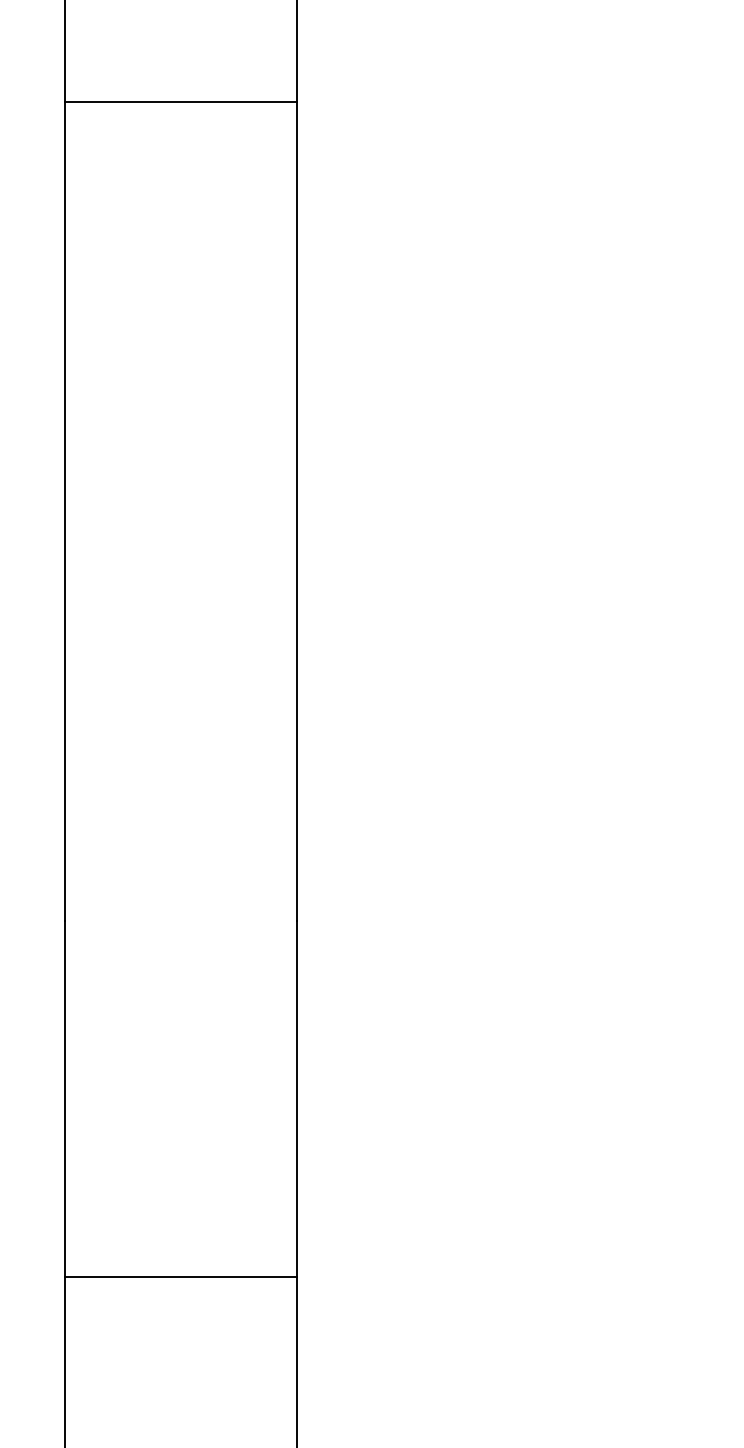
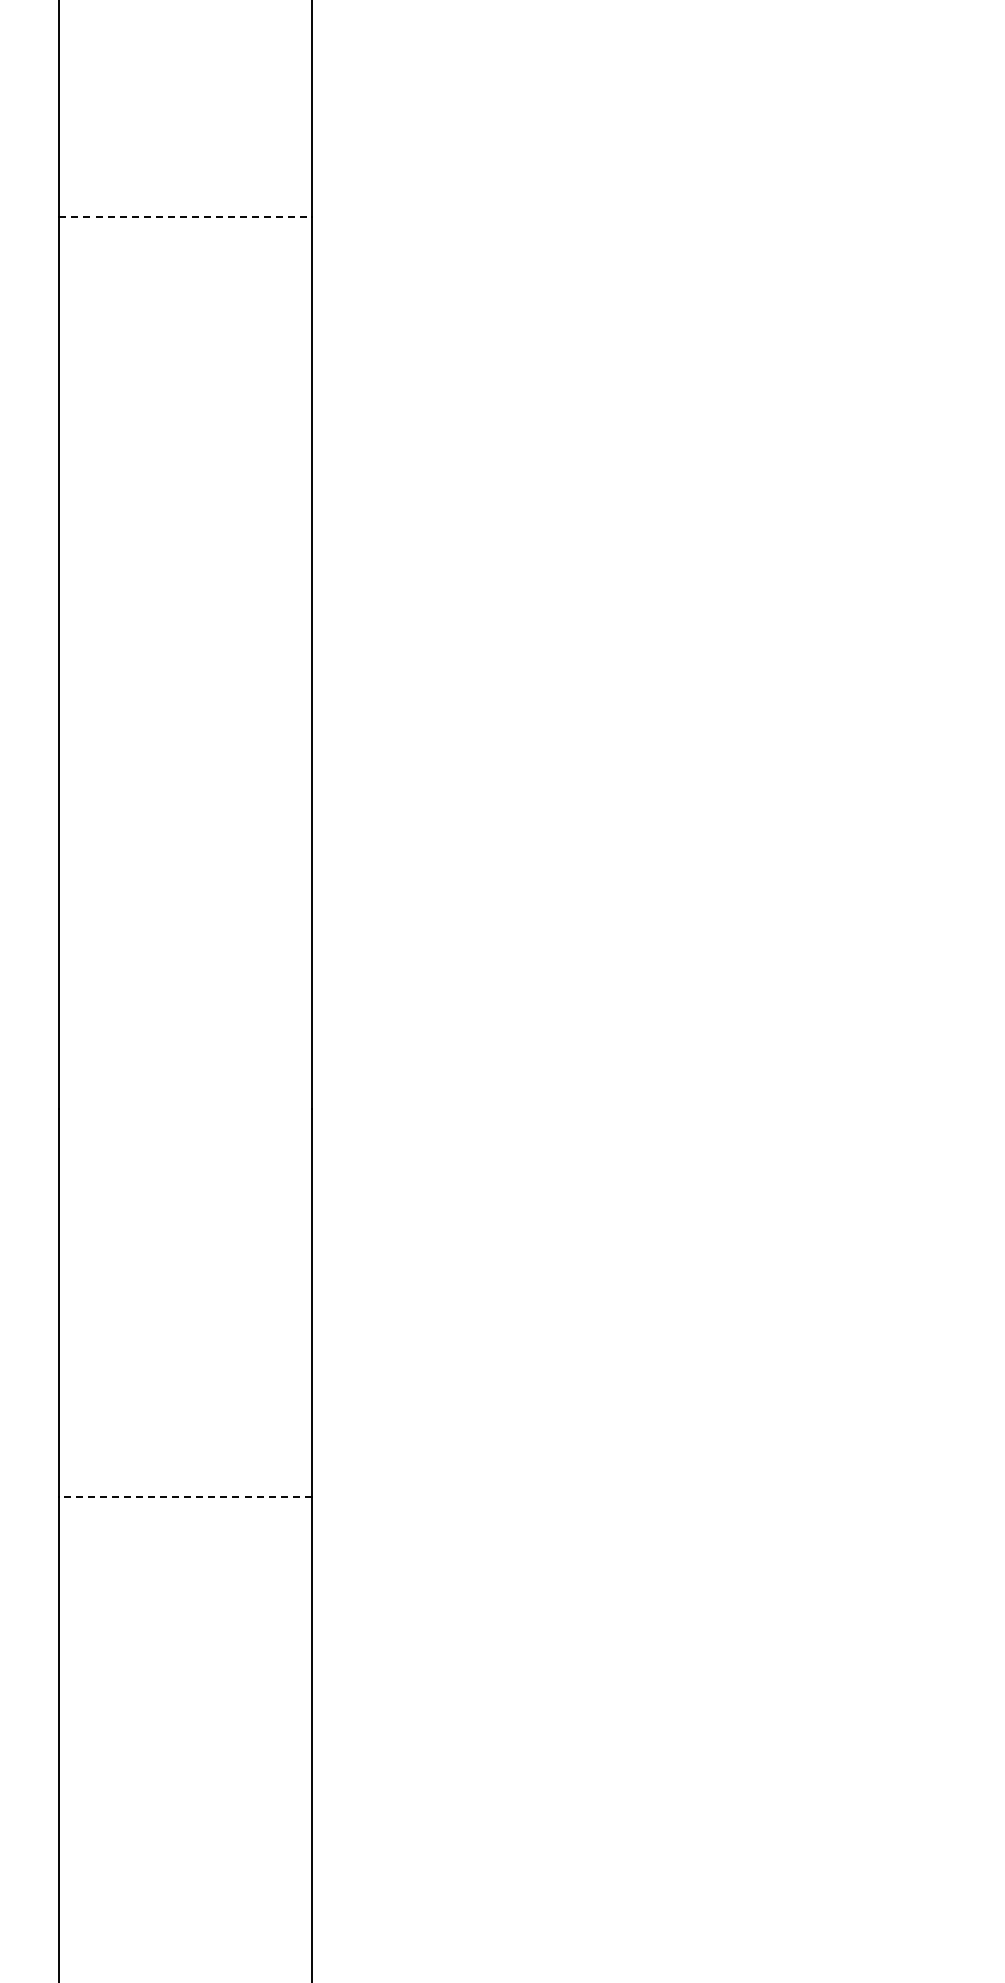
line: (181, 102) -> (186, 216), solid -> dashed
line: (180, 1276) -> (185, 1496), solid -> dashed

